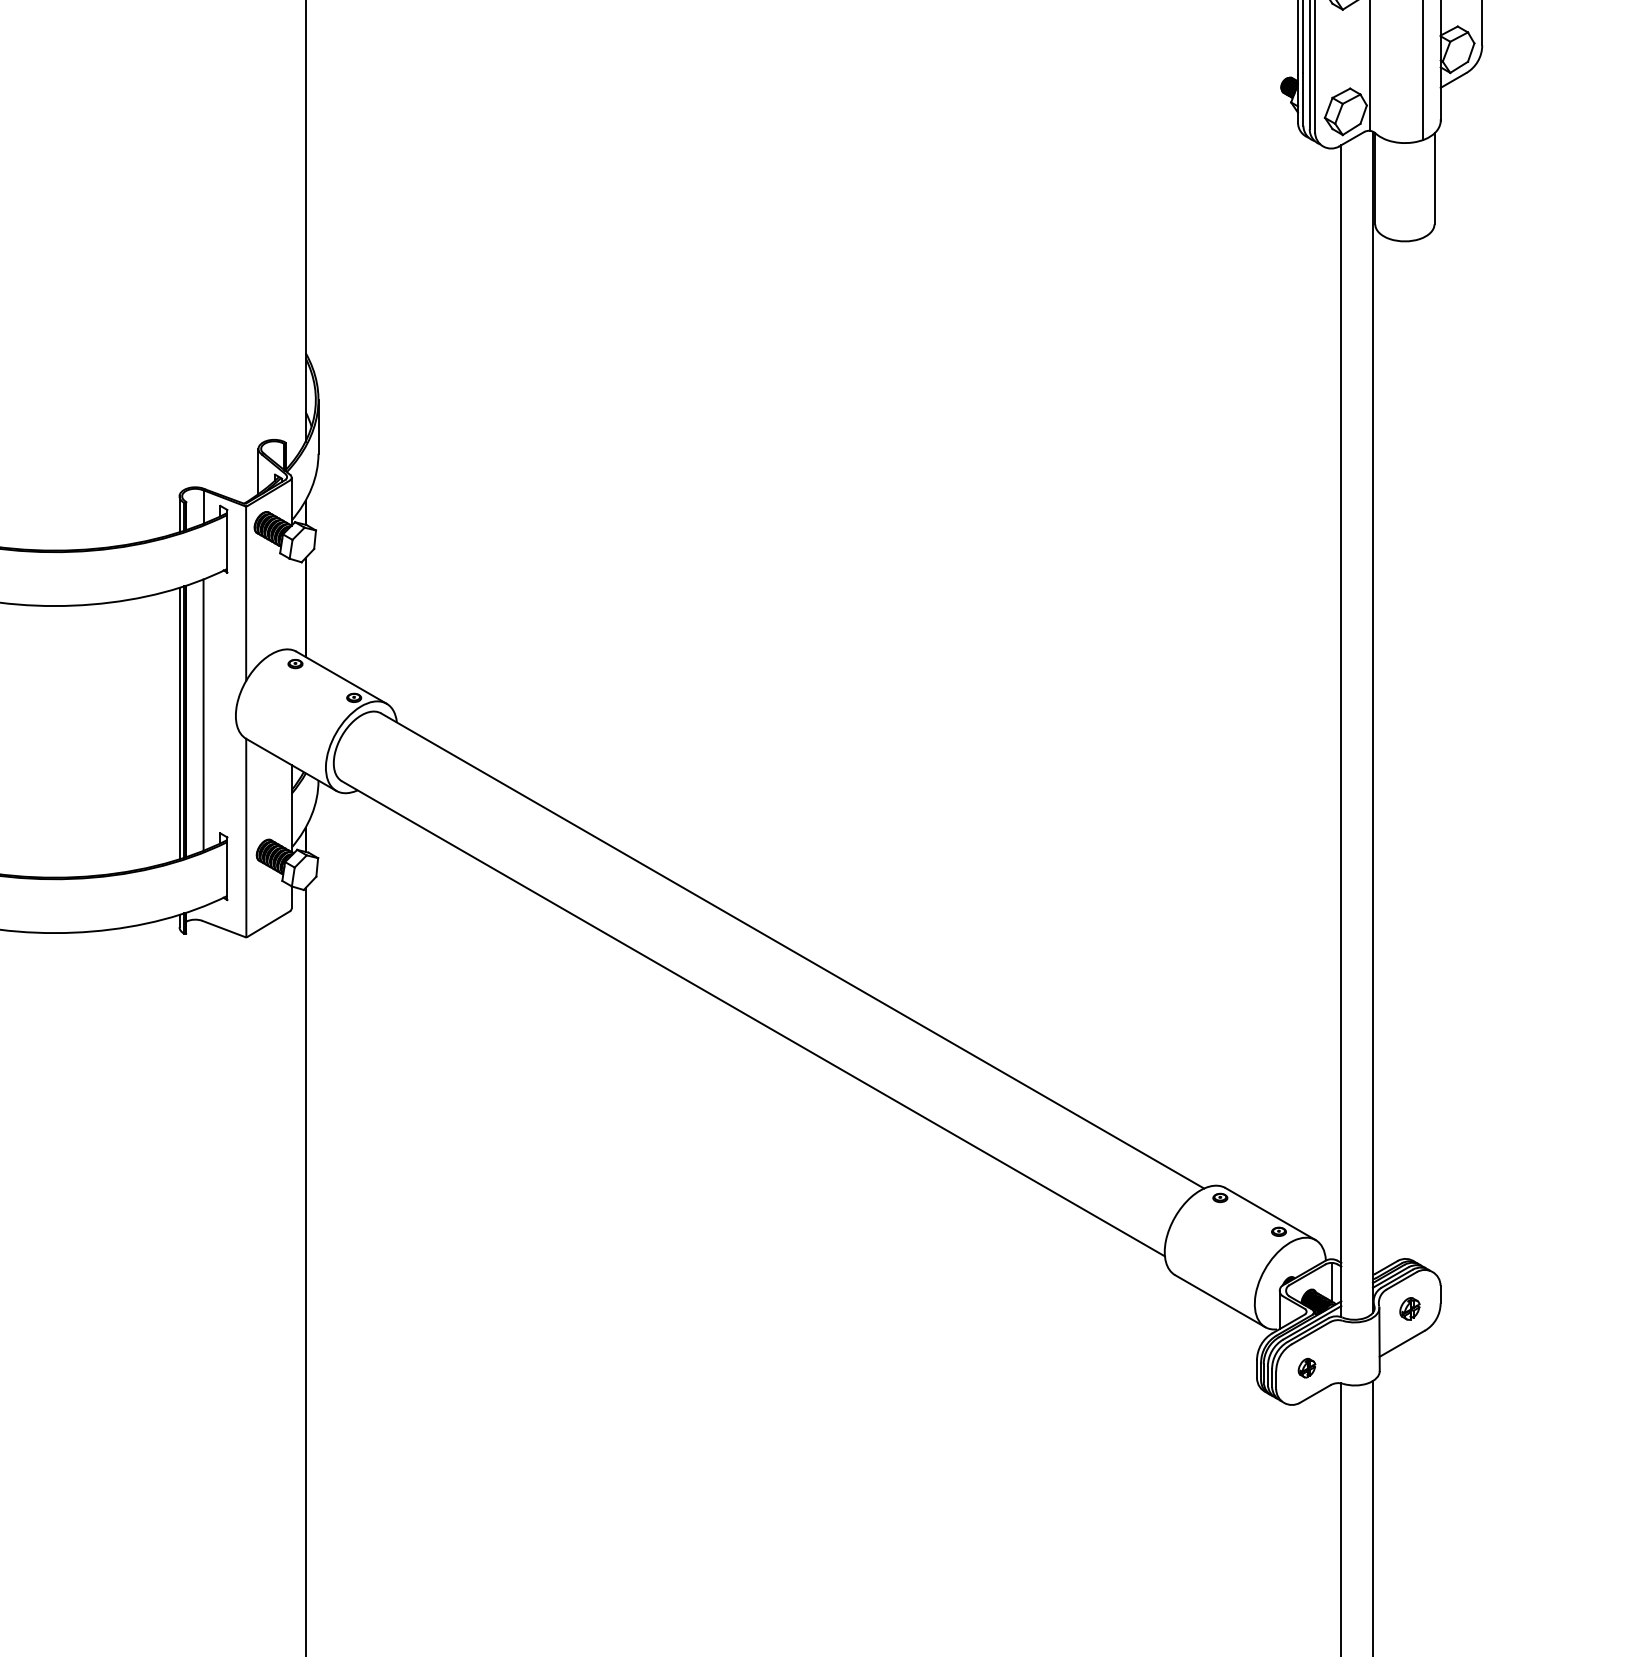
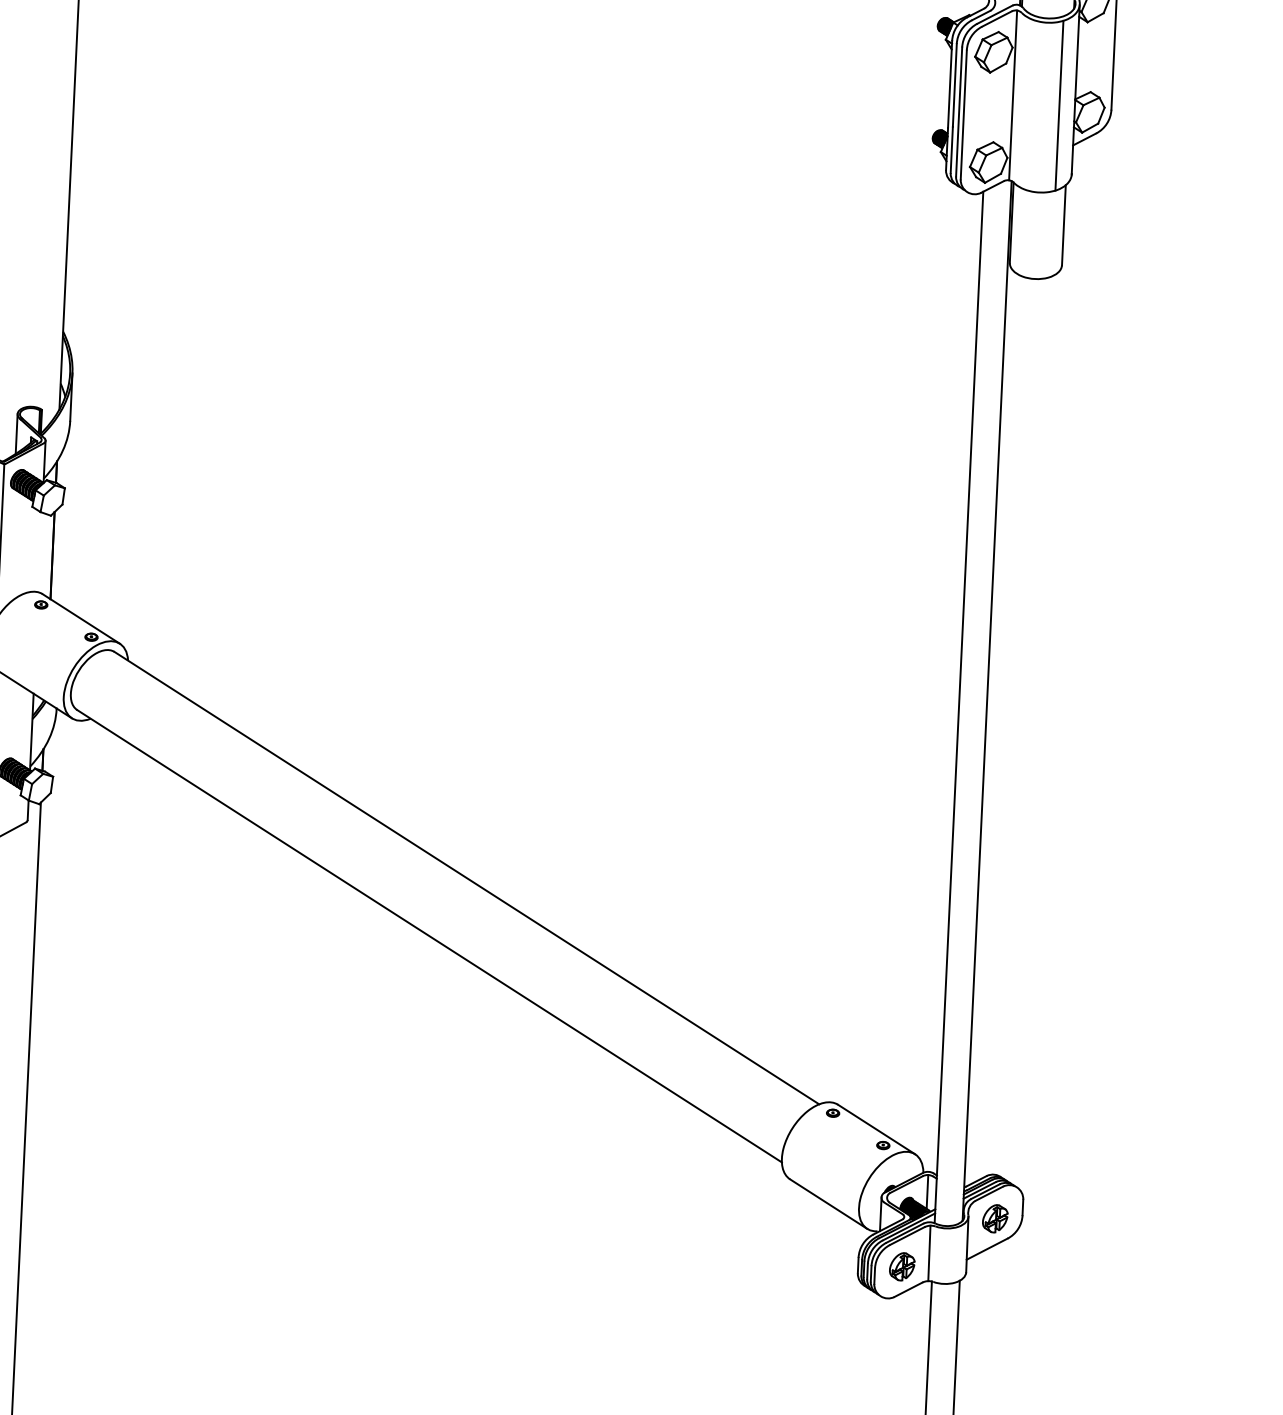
part: (1409, 1308) -> (994, 1218), size x1.43
line: (1336, 1351) -> (928, 1253), added
part: (1306, 1367) -> (901, 1266), size x1.67

